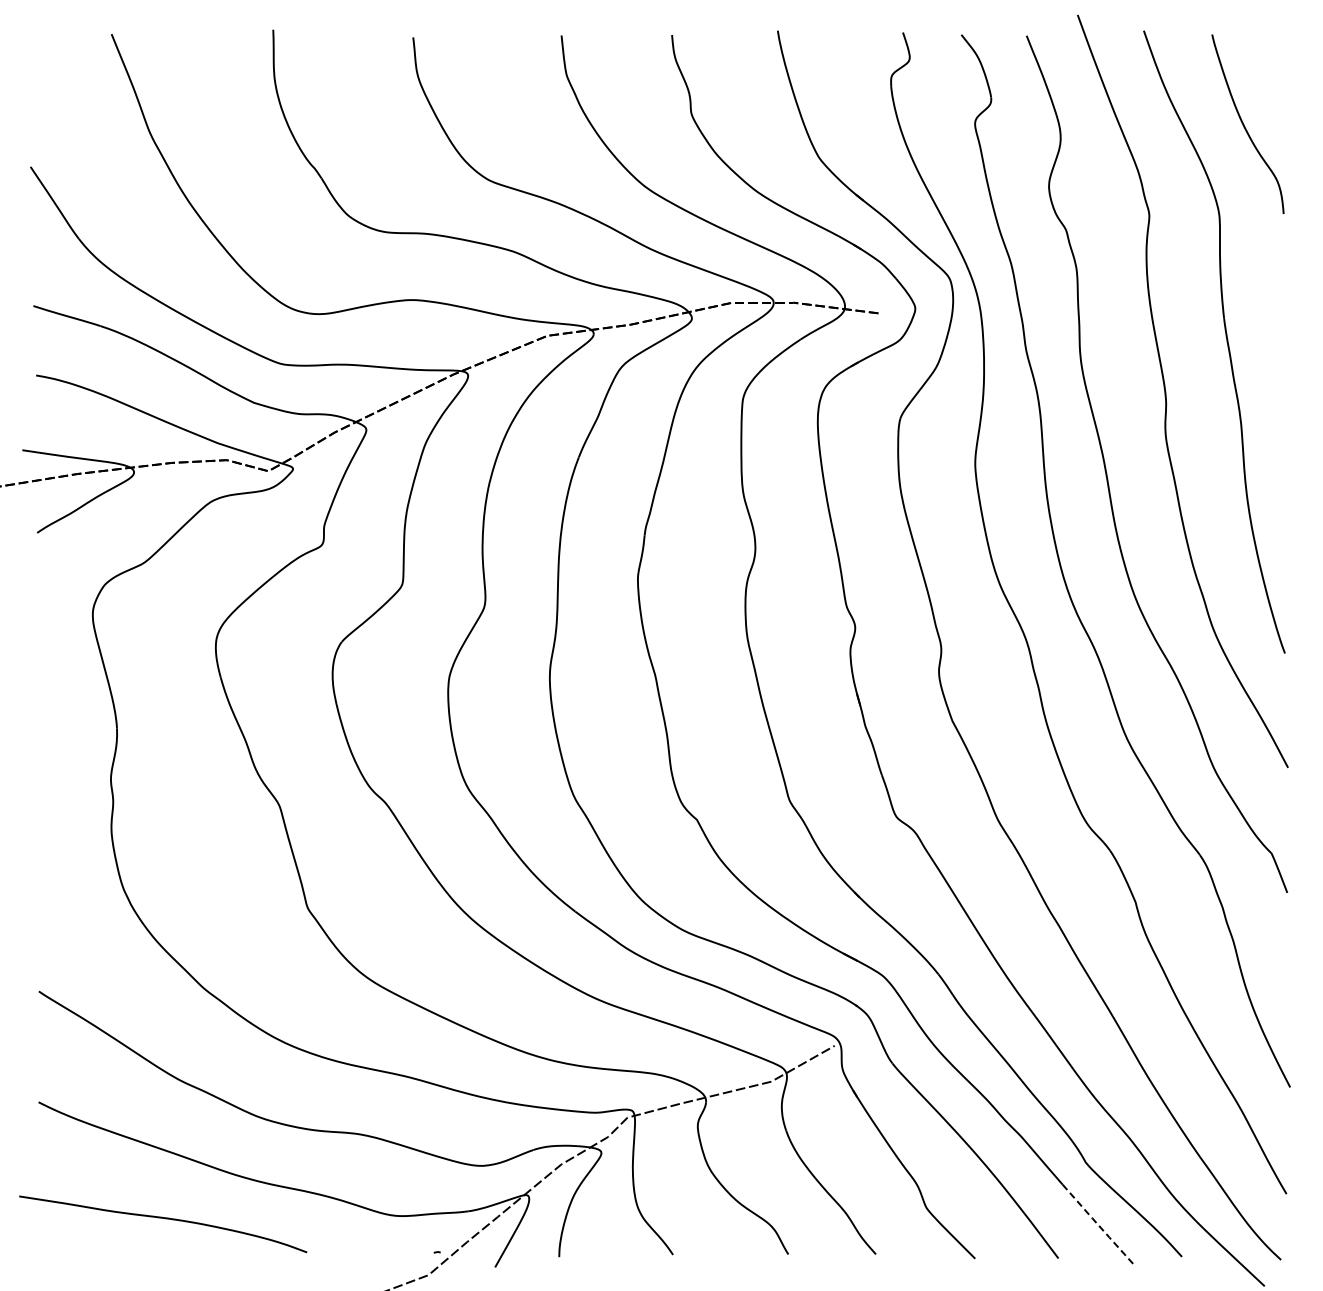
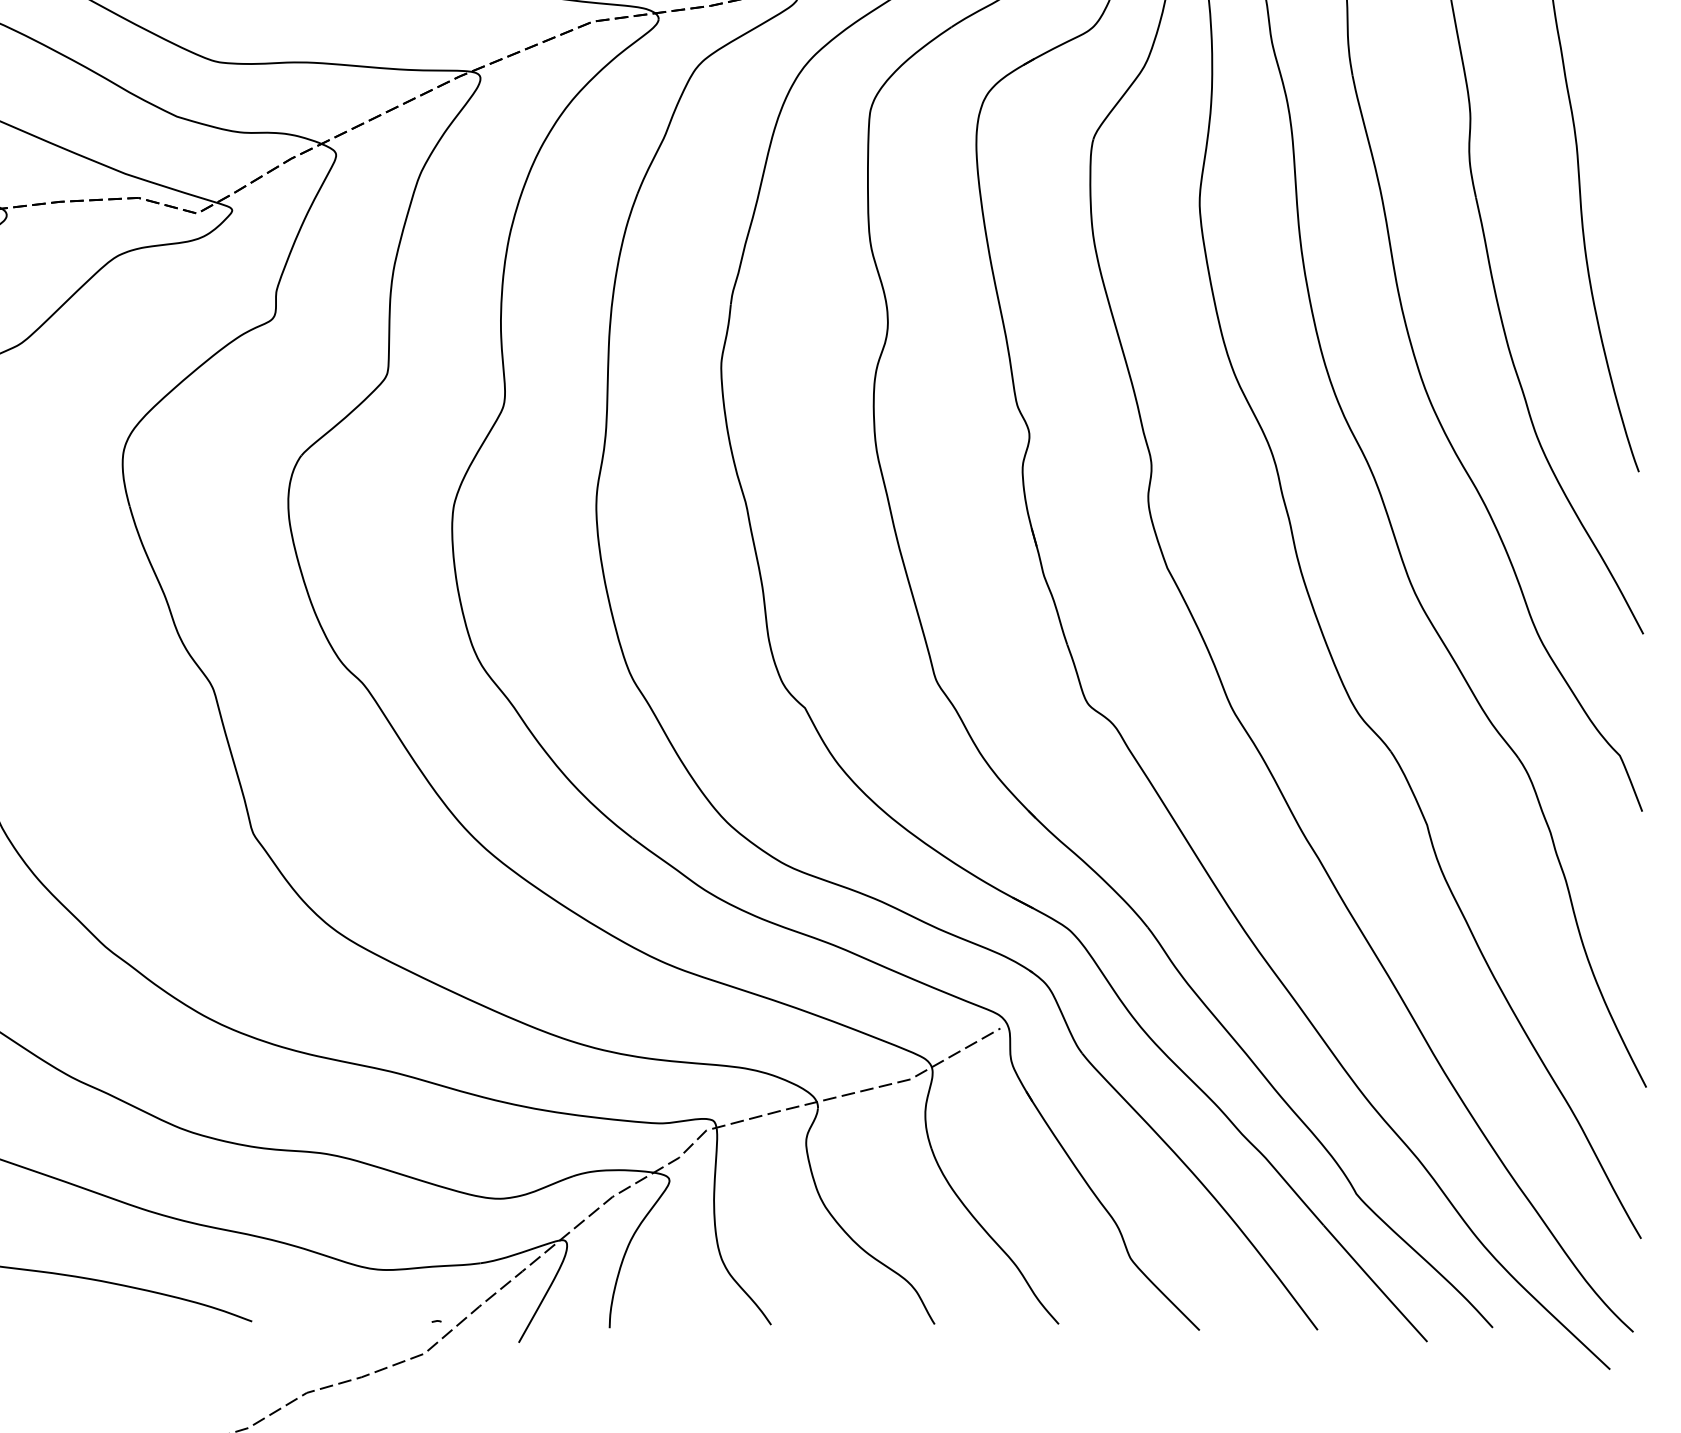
line: (1099, 1226) -> (1375, 1284), dashed -> solid

